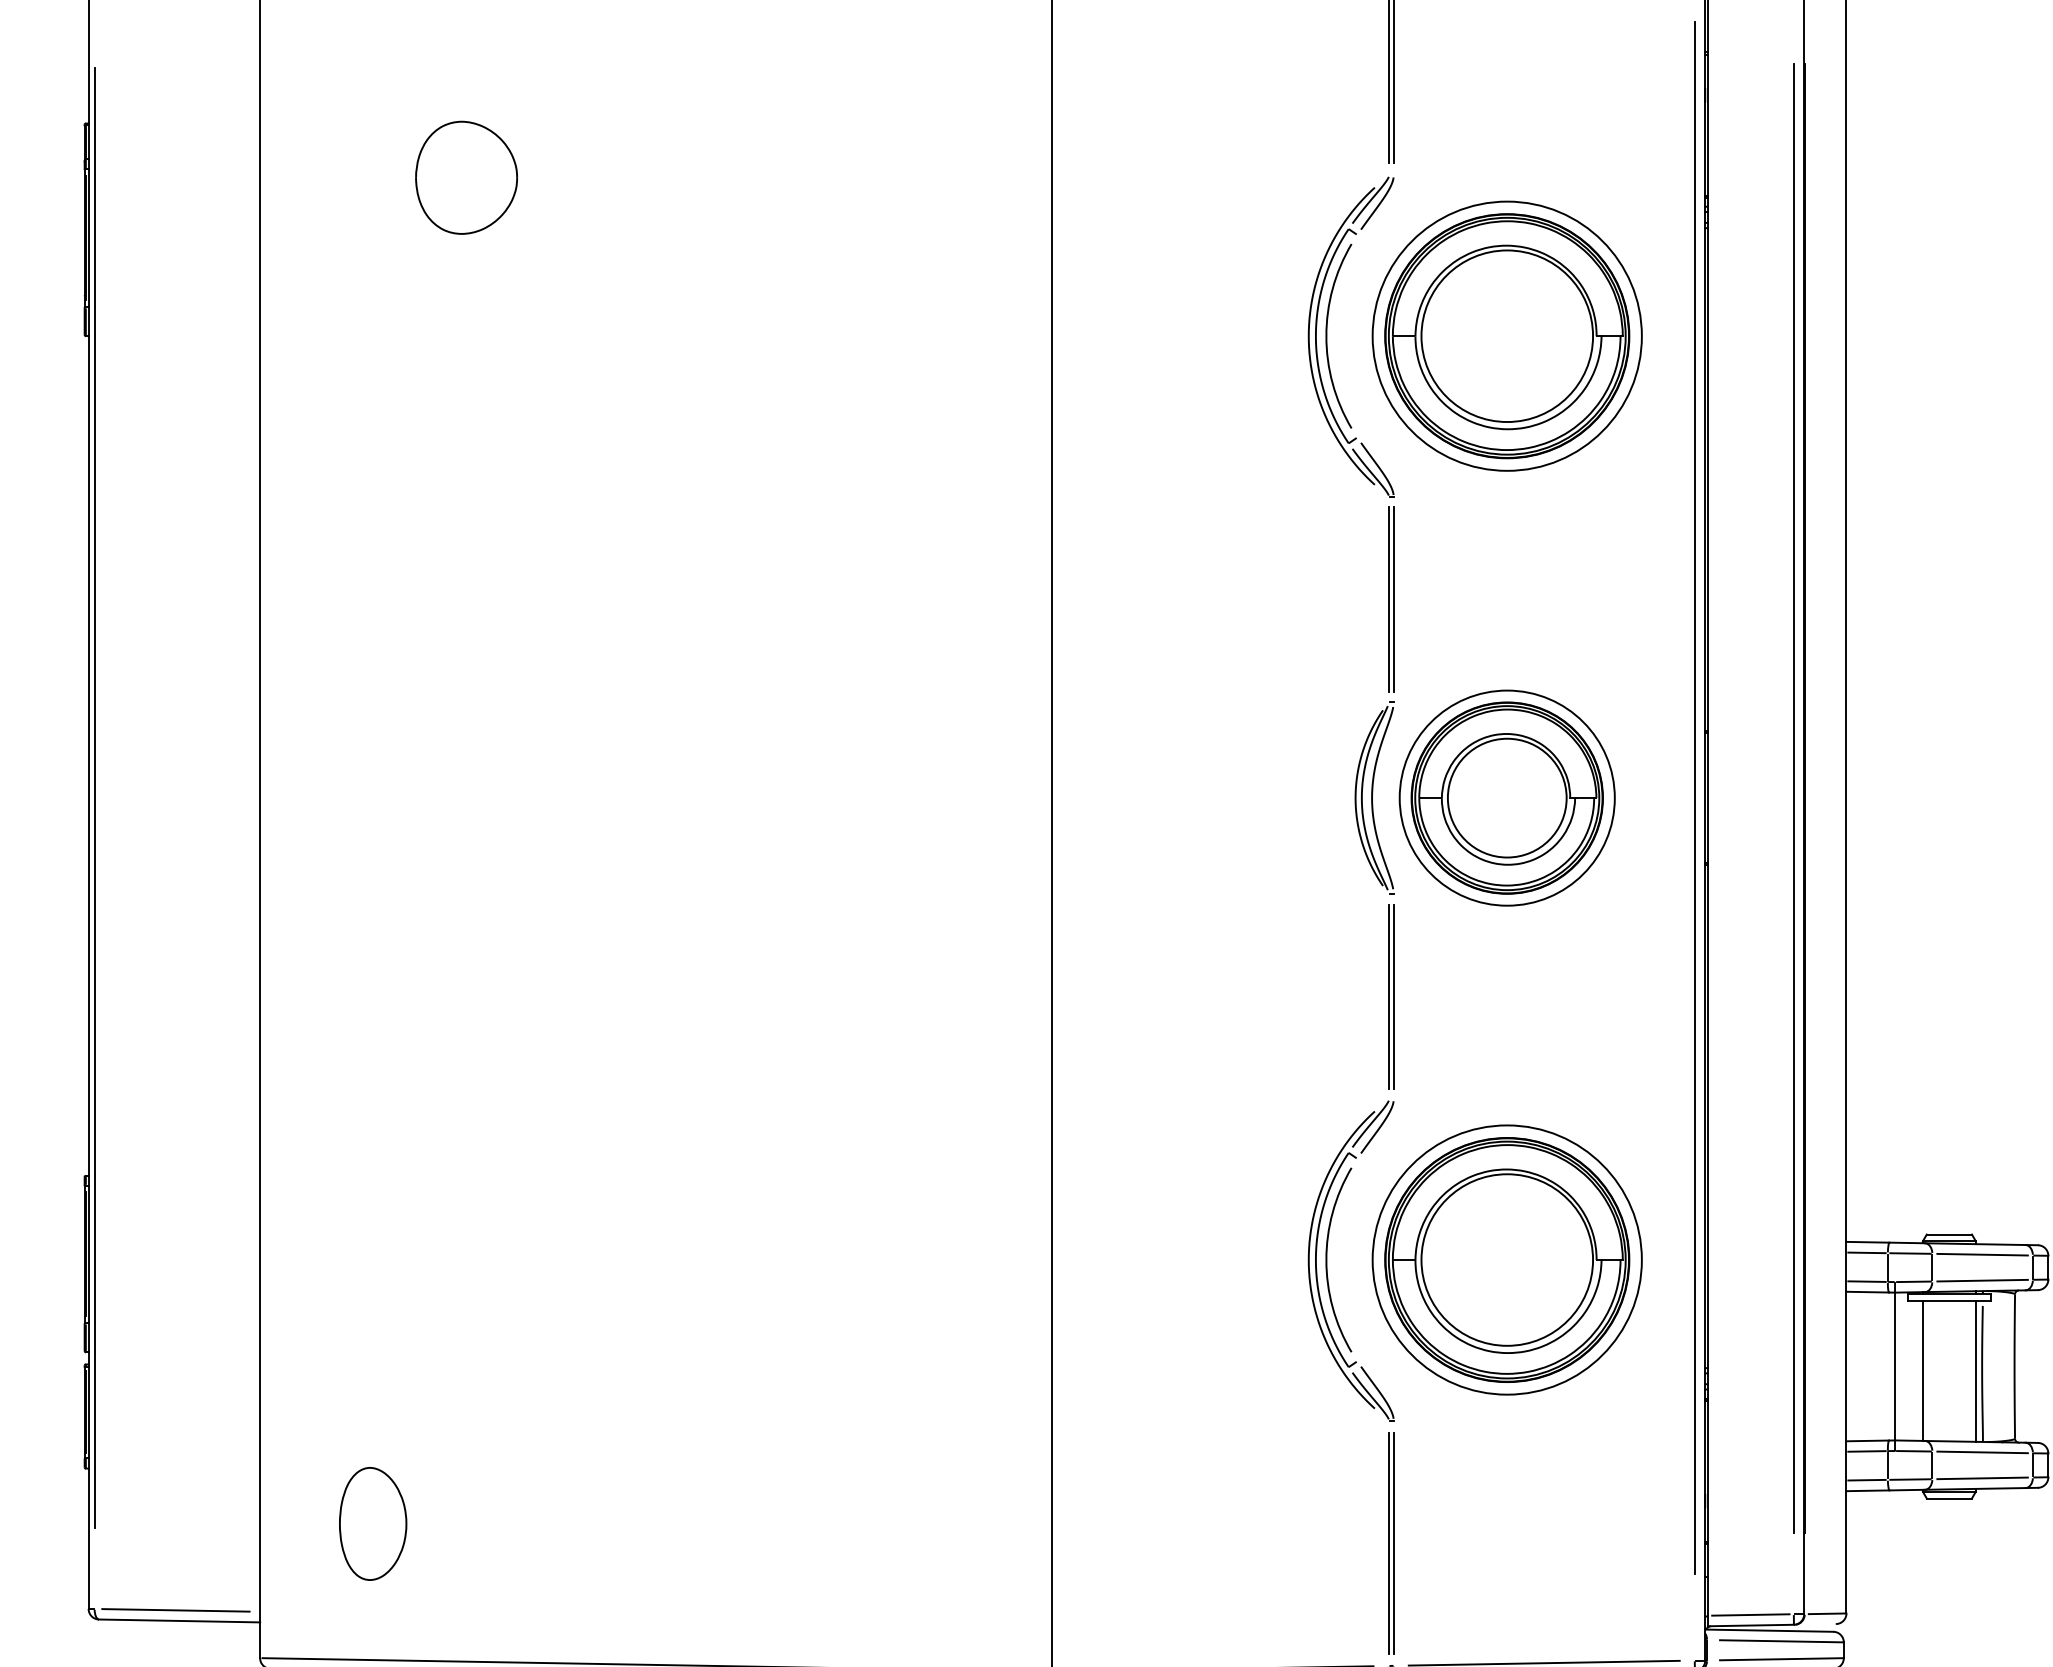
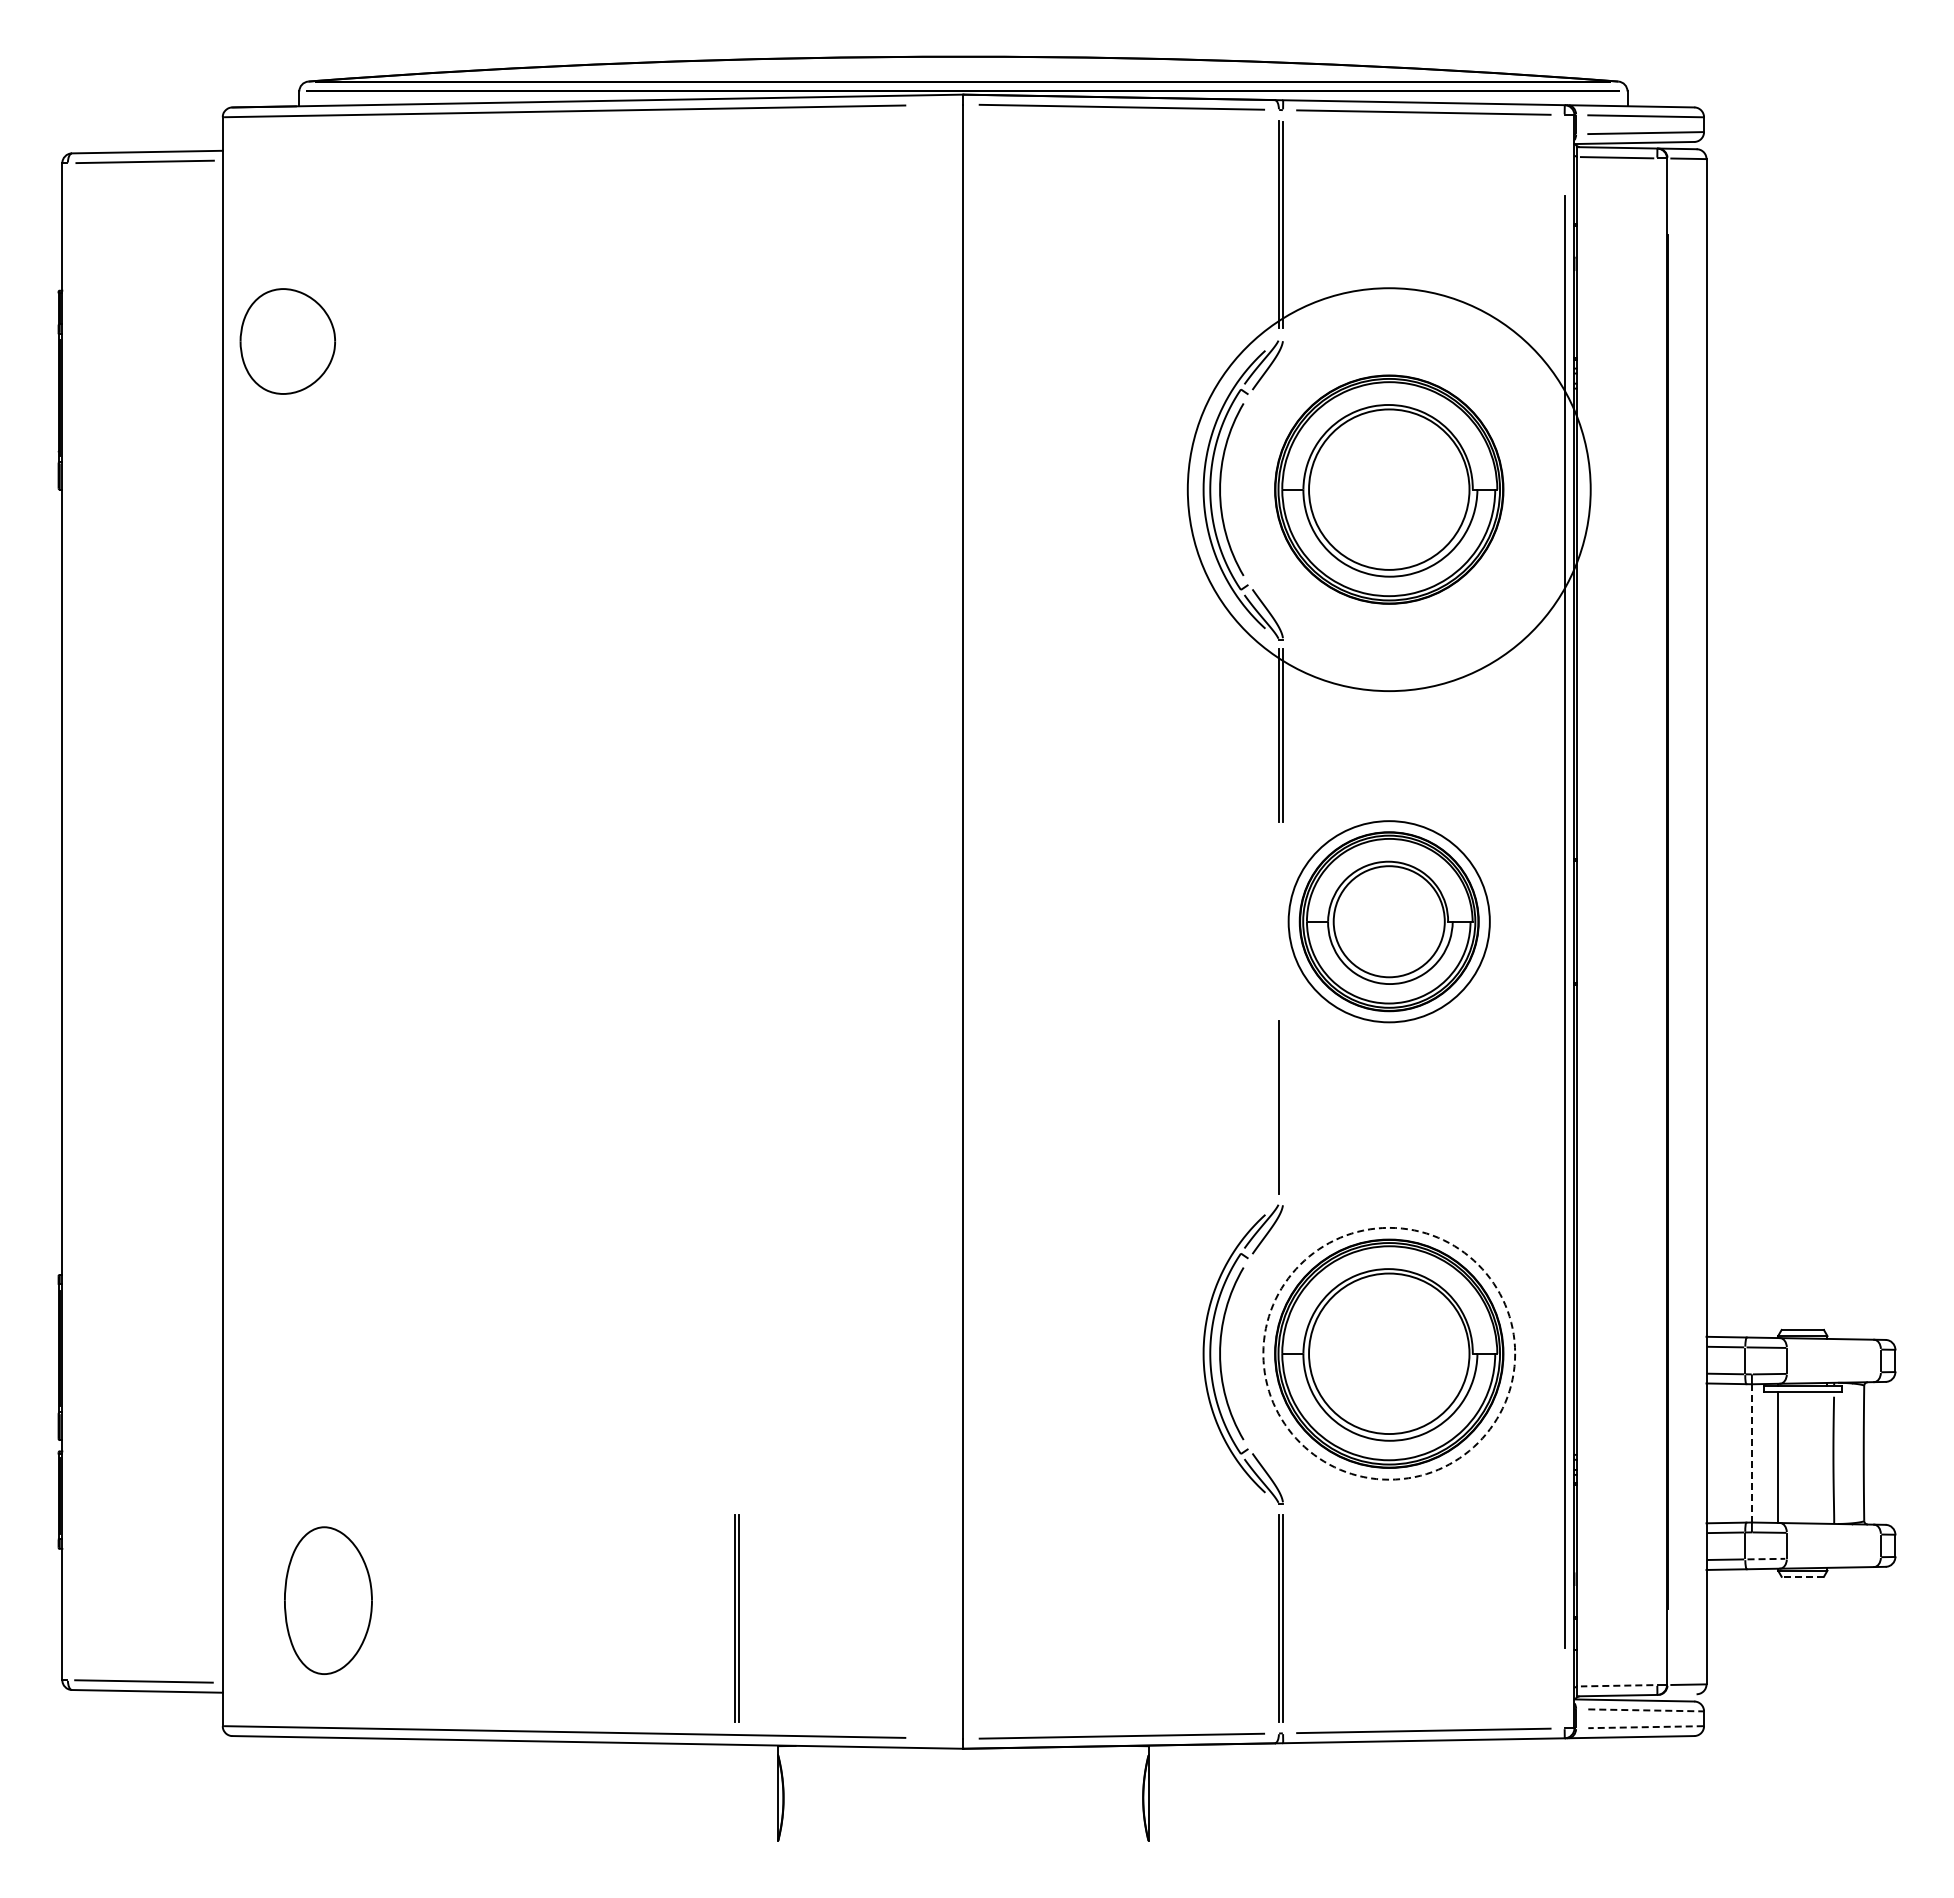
part: (466, 177) -> (287, 341), moved
circle: (1507, 336) -> (1389, 489), size x1.6
line: (94, 797) -> (67, 921), removed
part: (1373, 797) -> (1264, 921), removed
line: (1794, 797) -> (1657, 921), removed
line: (1394, 996) -> (1283, 1107), removed
line: (1982, 1254) -> (1833, 1348), removed
circle: (1507, 1259) -> (1389, 1353), solid -> dashed
line: (1982, 1280) -> (1833, 1372), removed
line: (1894, 1365) -> (1751, 1452), solid -> dashed
line: (1975, 1370) -> (1827, 1457), removed
line: (1982, 1452) -> (1833, 1533), removed
line: (1982, 1477) -> (1833, 1557), removed
line: (1910, 1479) -> (1766, 1559), solid -> dashed
line: (1949, 1498) -> (1802, 1576), solid -> dashed
part: (373, 1523) -> (328, 1600), size x1.4
part: (809, 1543) -> (736, 1618), added
line: (1750, 1614) -> (1616, 1685), solid -> dashed
line: (1782, 1641) -> (1646, 1710), solid -> dashed
line: (1782, 1659) -> (1646, 1727), solid -> dashed

